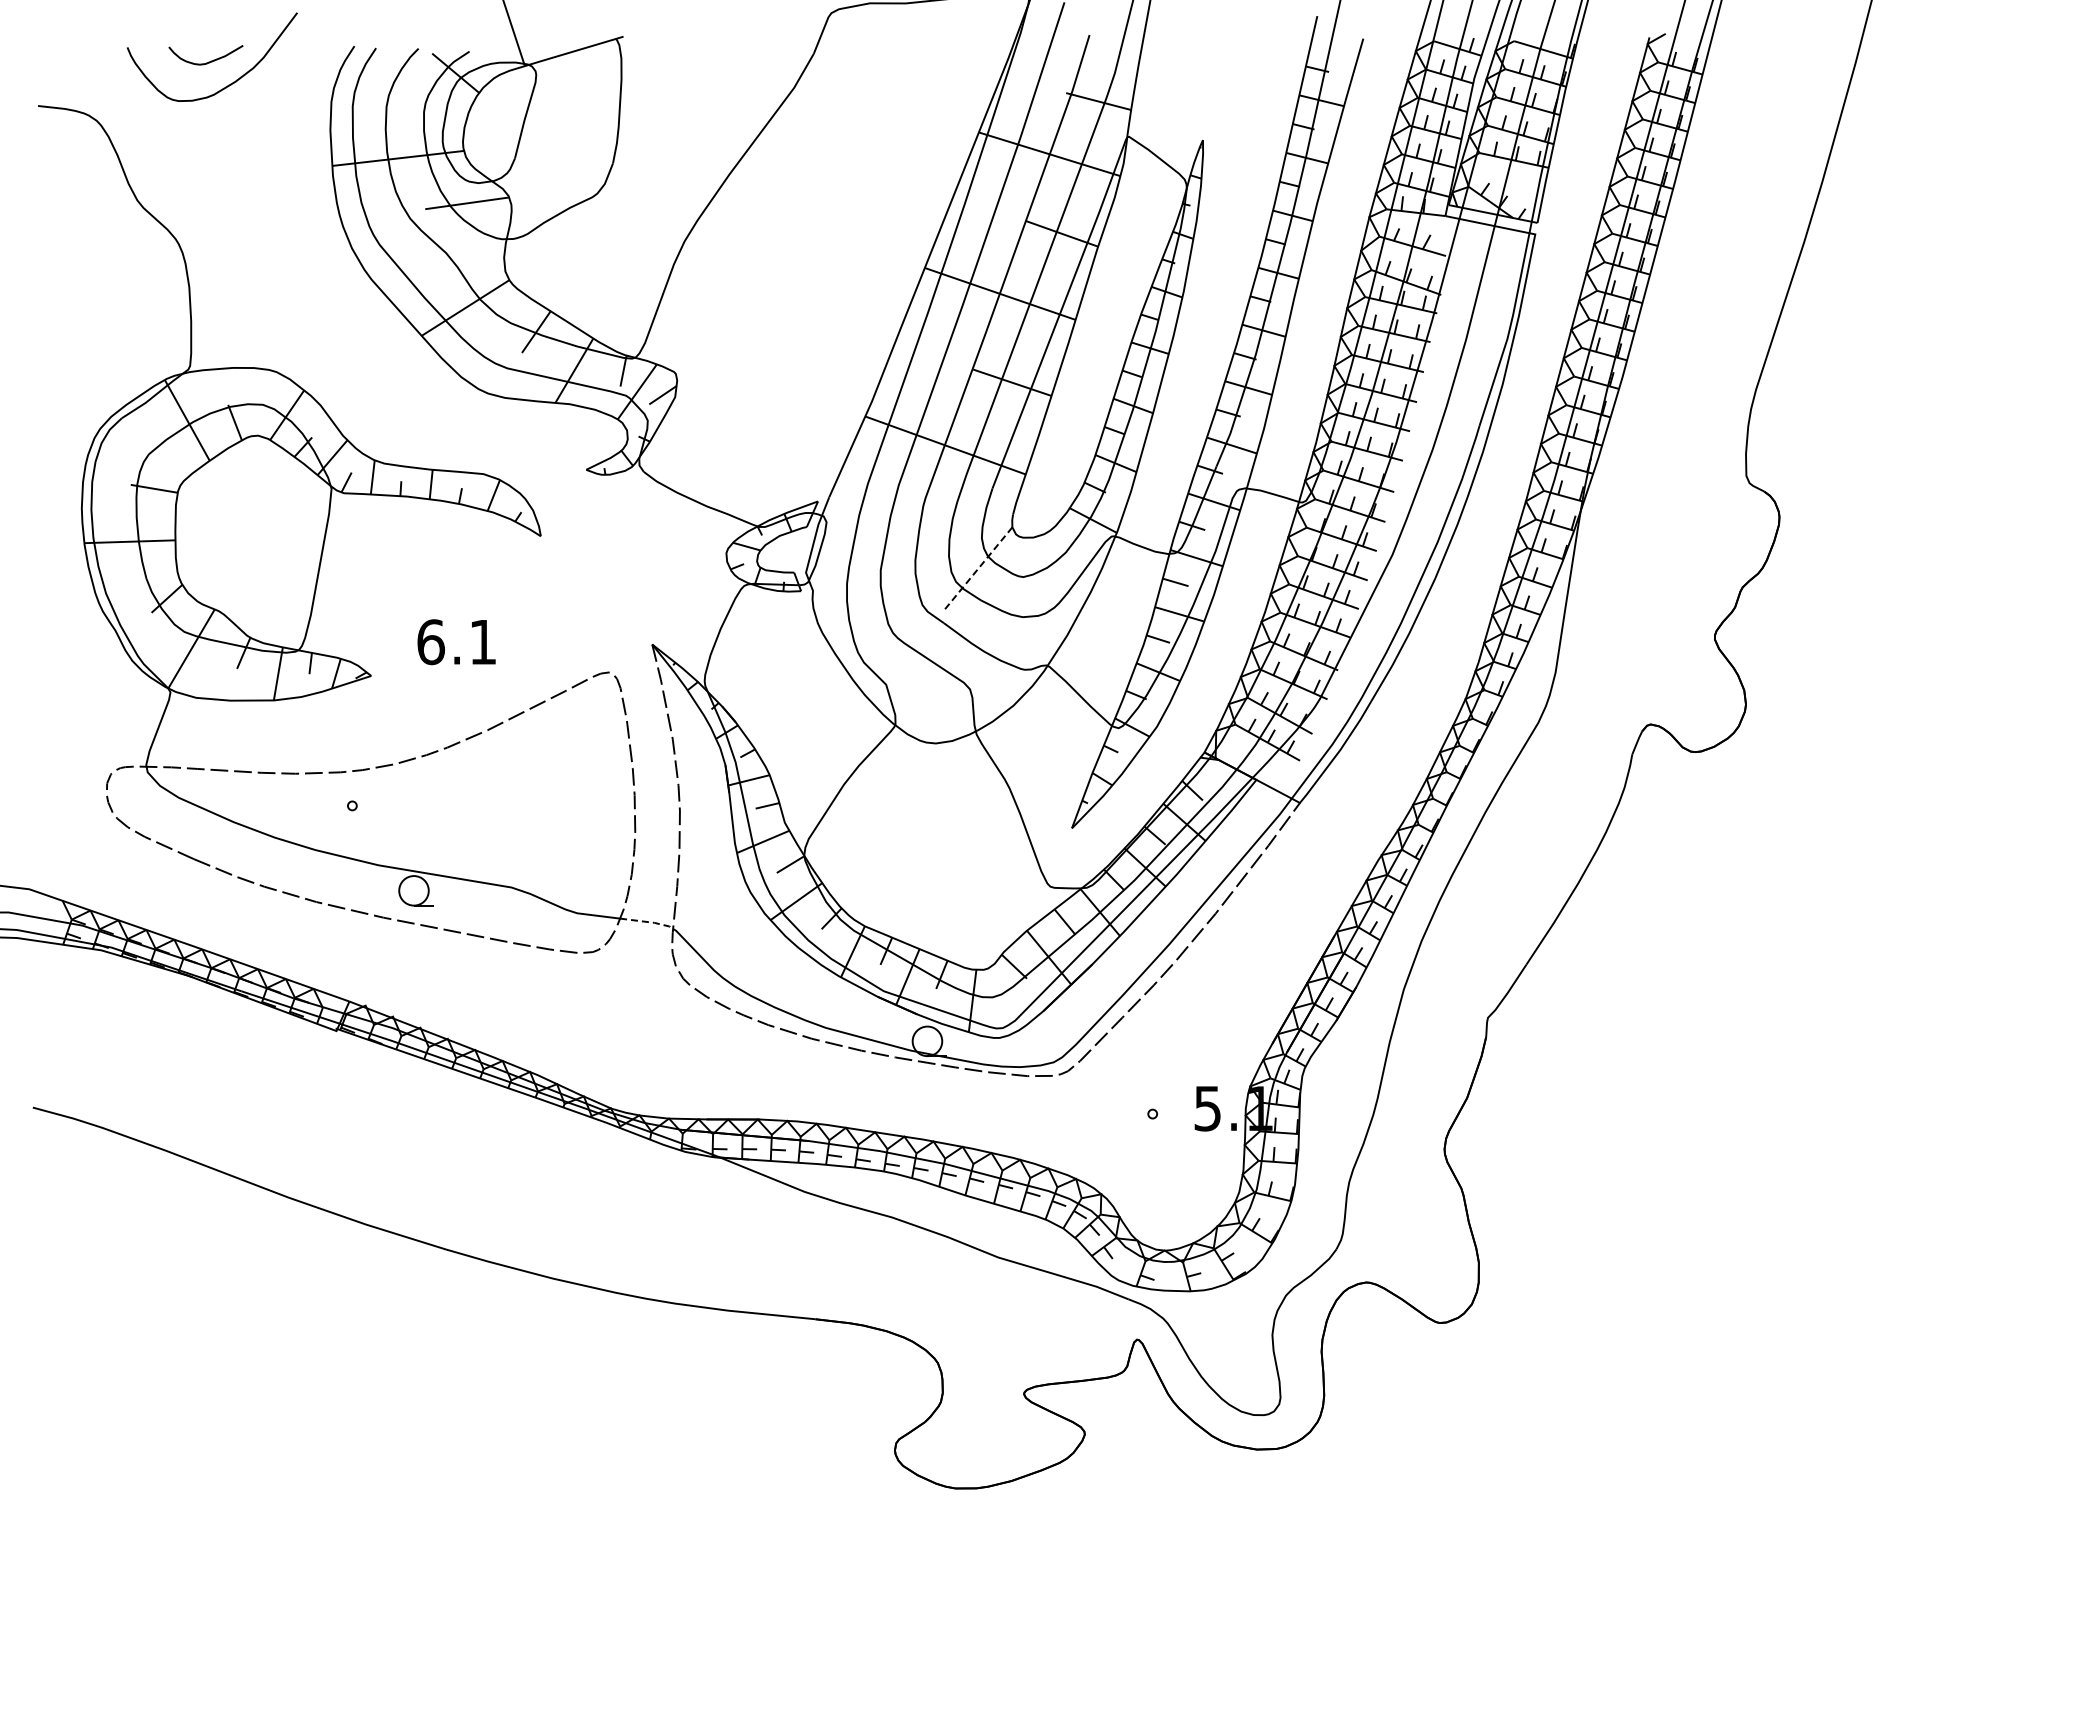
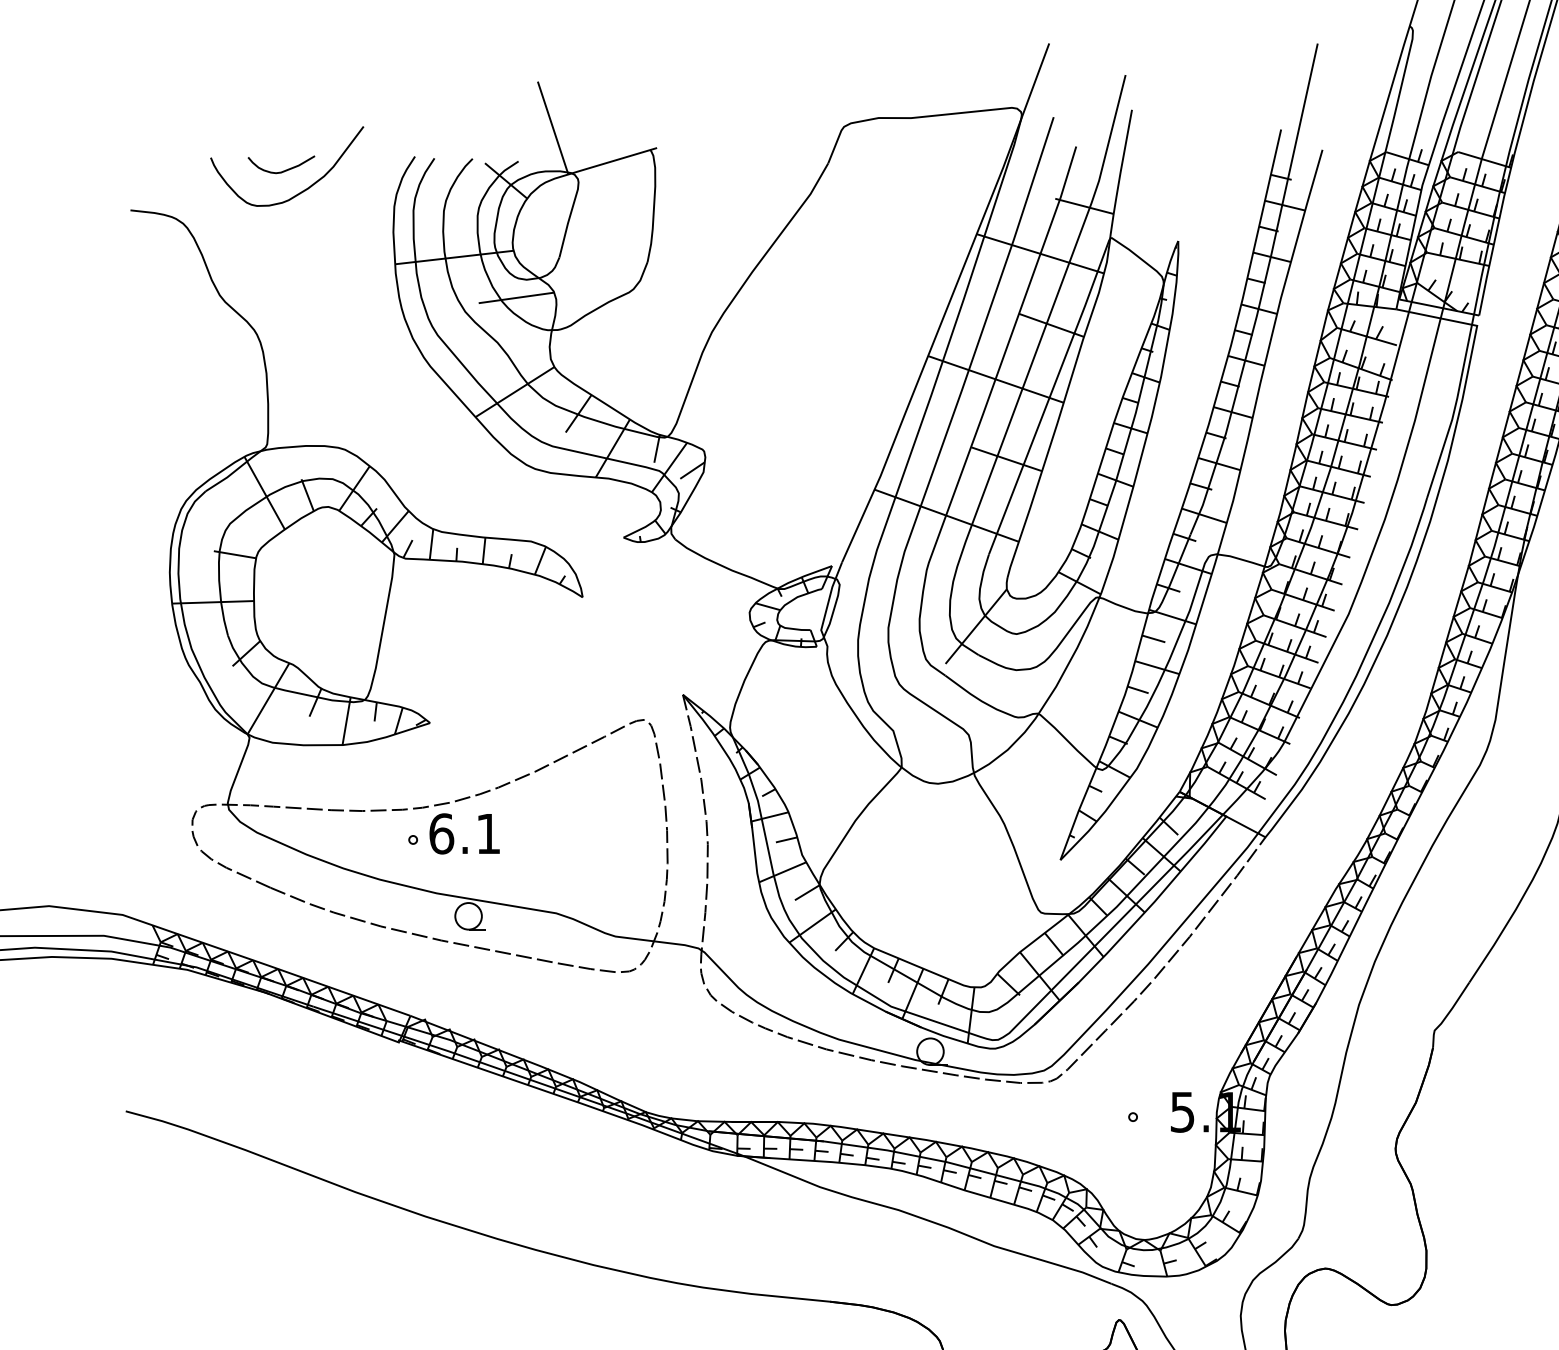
line: (978, 568) -> (976, 626), dashed -> solid
text: (456, 642) -> (464, 834), moved
line: (648, 922) -> (679, 944), dashed -> solid

